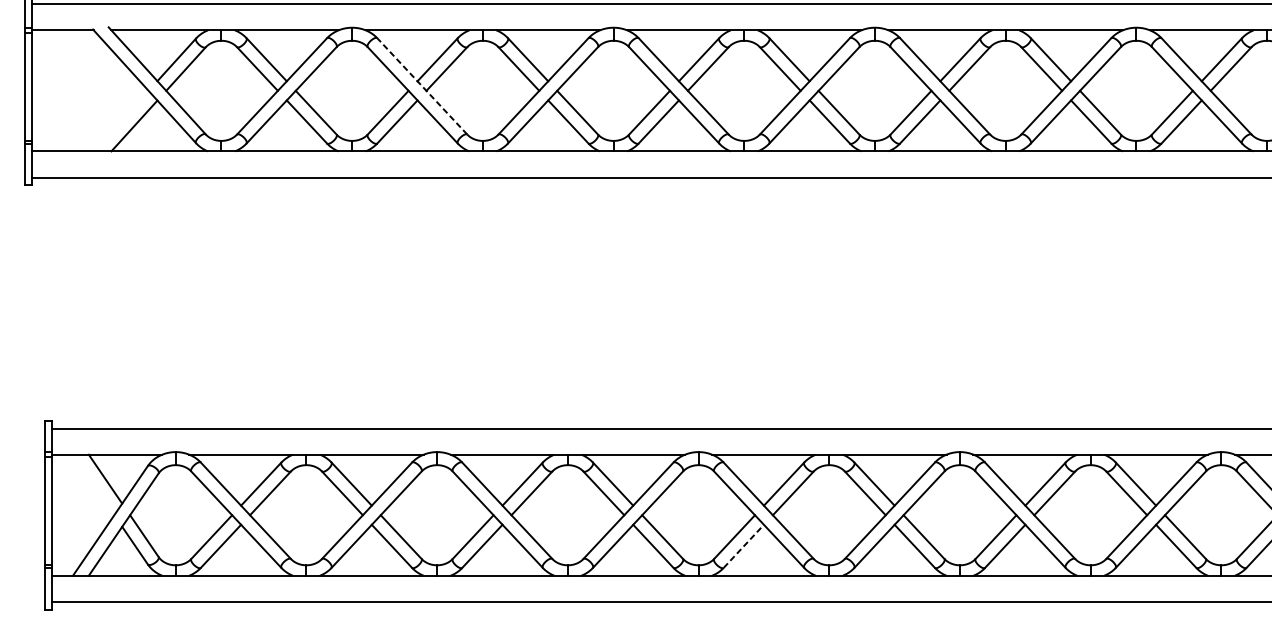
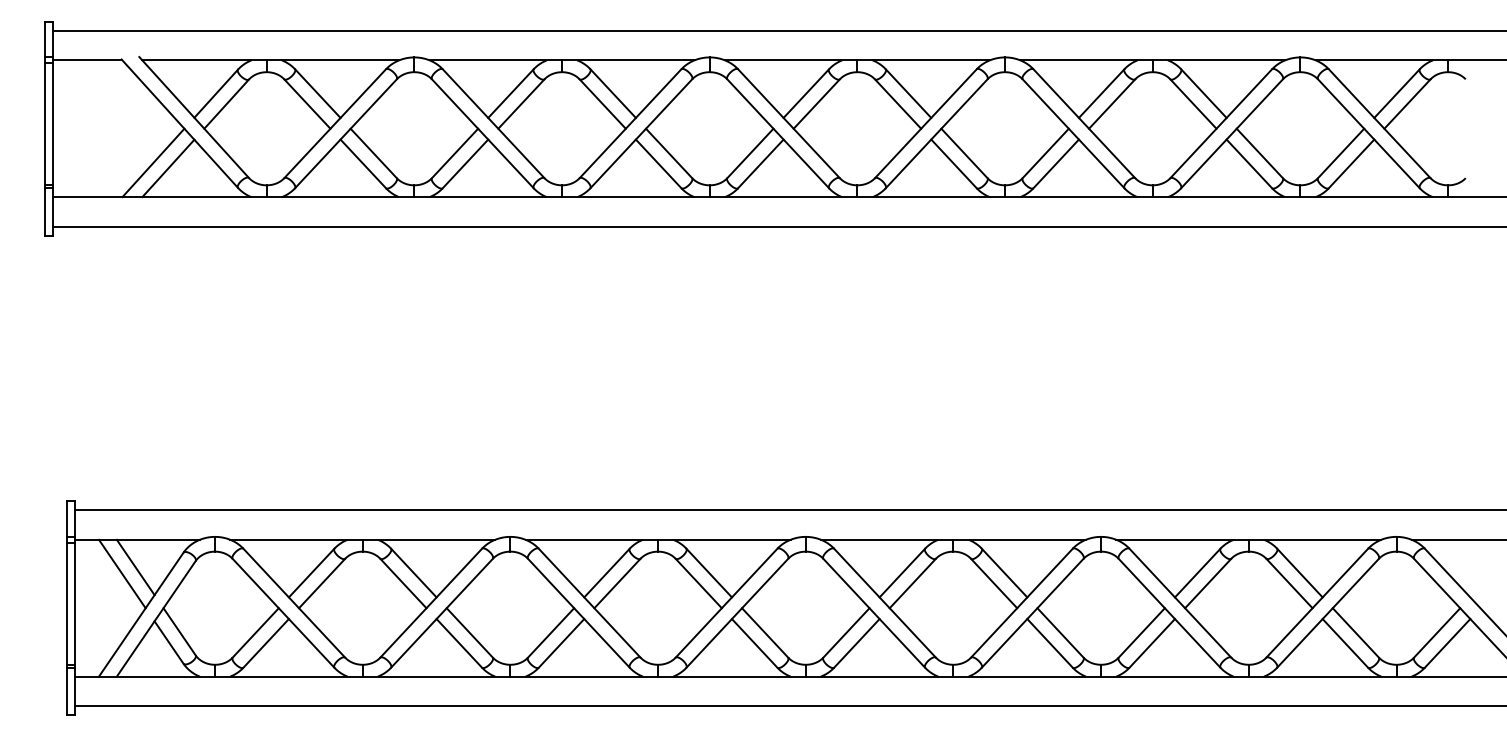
line: (422, 86) -> (493, 123), dashed -> solid
line: (121, 120) -> (153, 162), added
line: (93, 484) -> (122, 573), added
line: (744, 546) -> (857, 643), dashed -> solid

